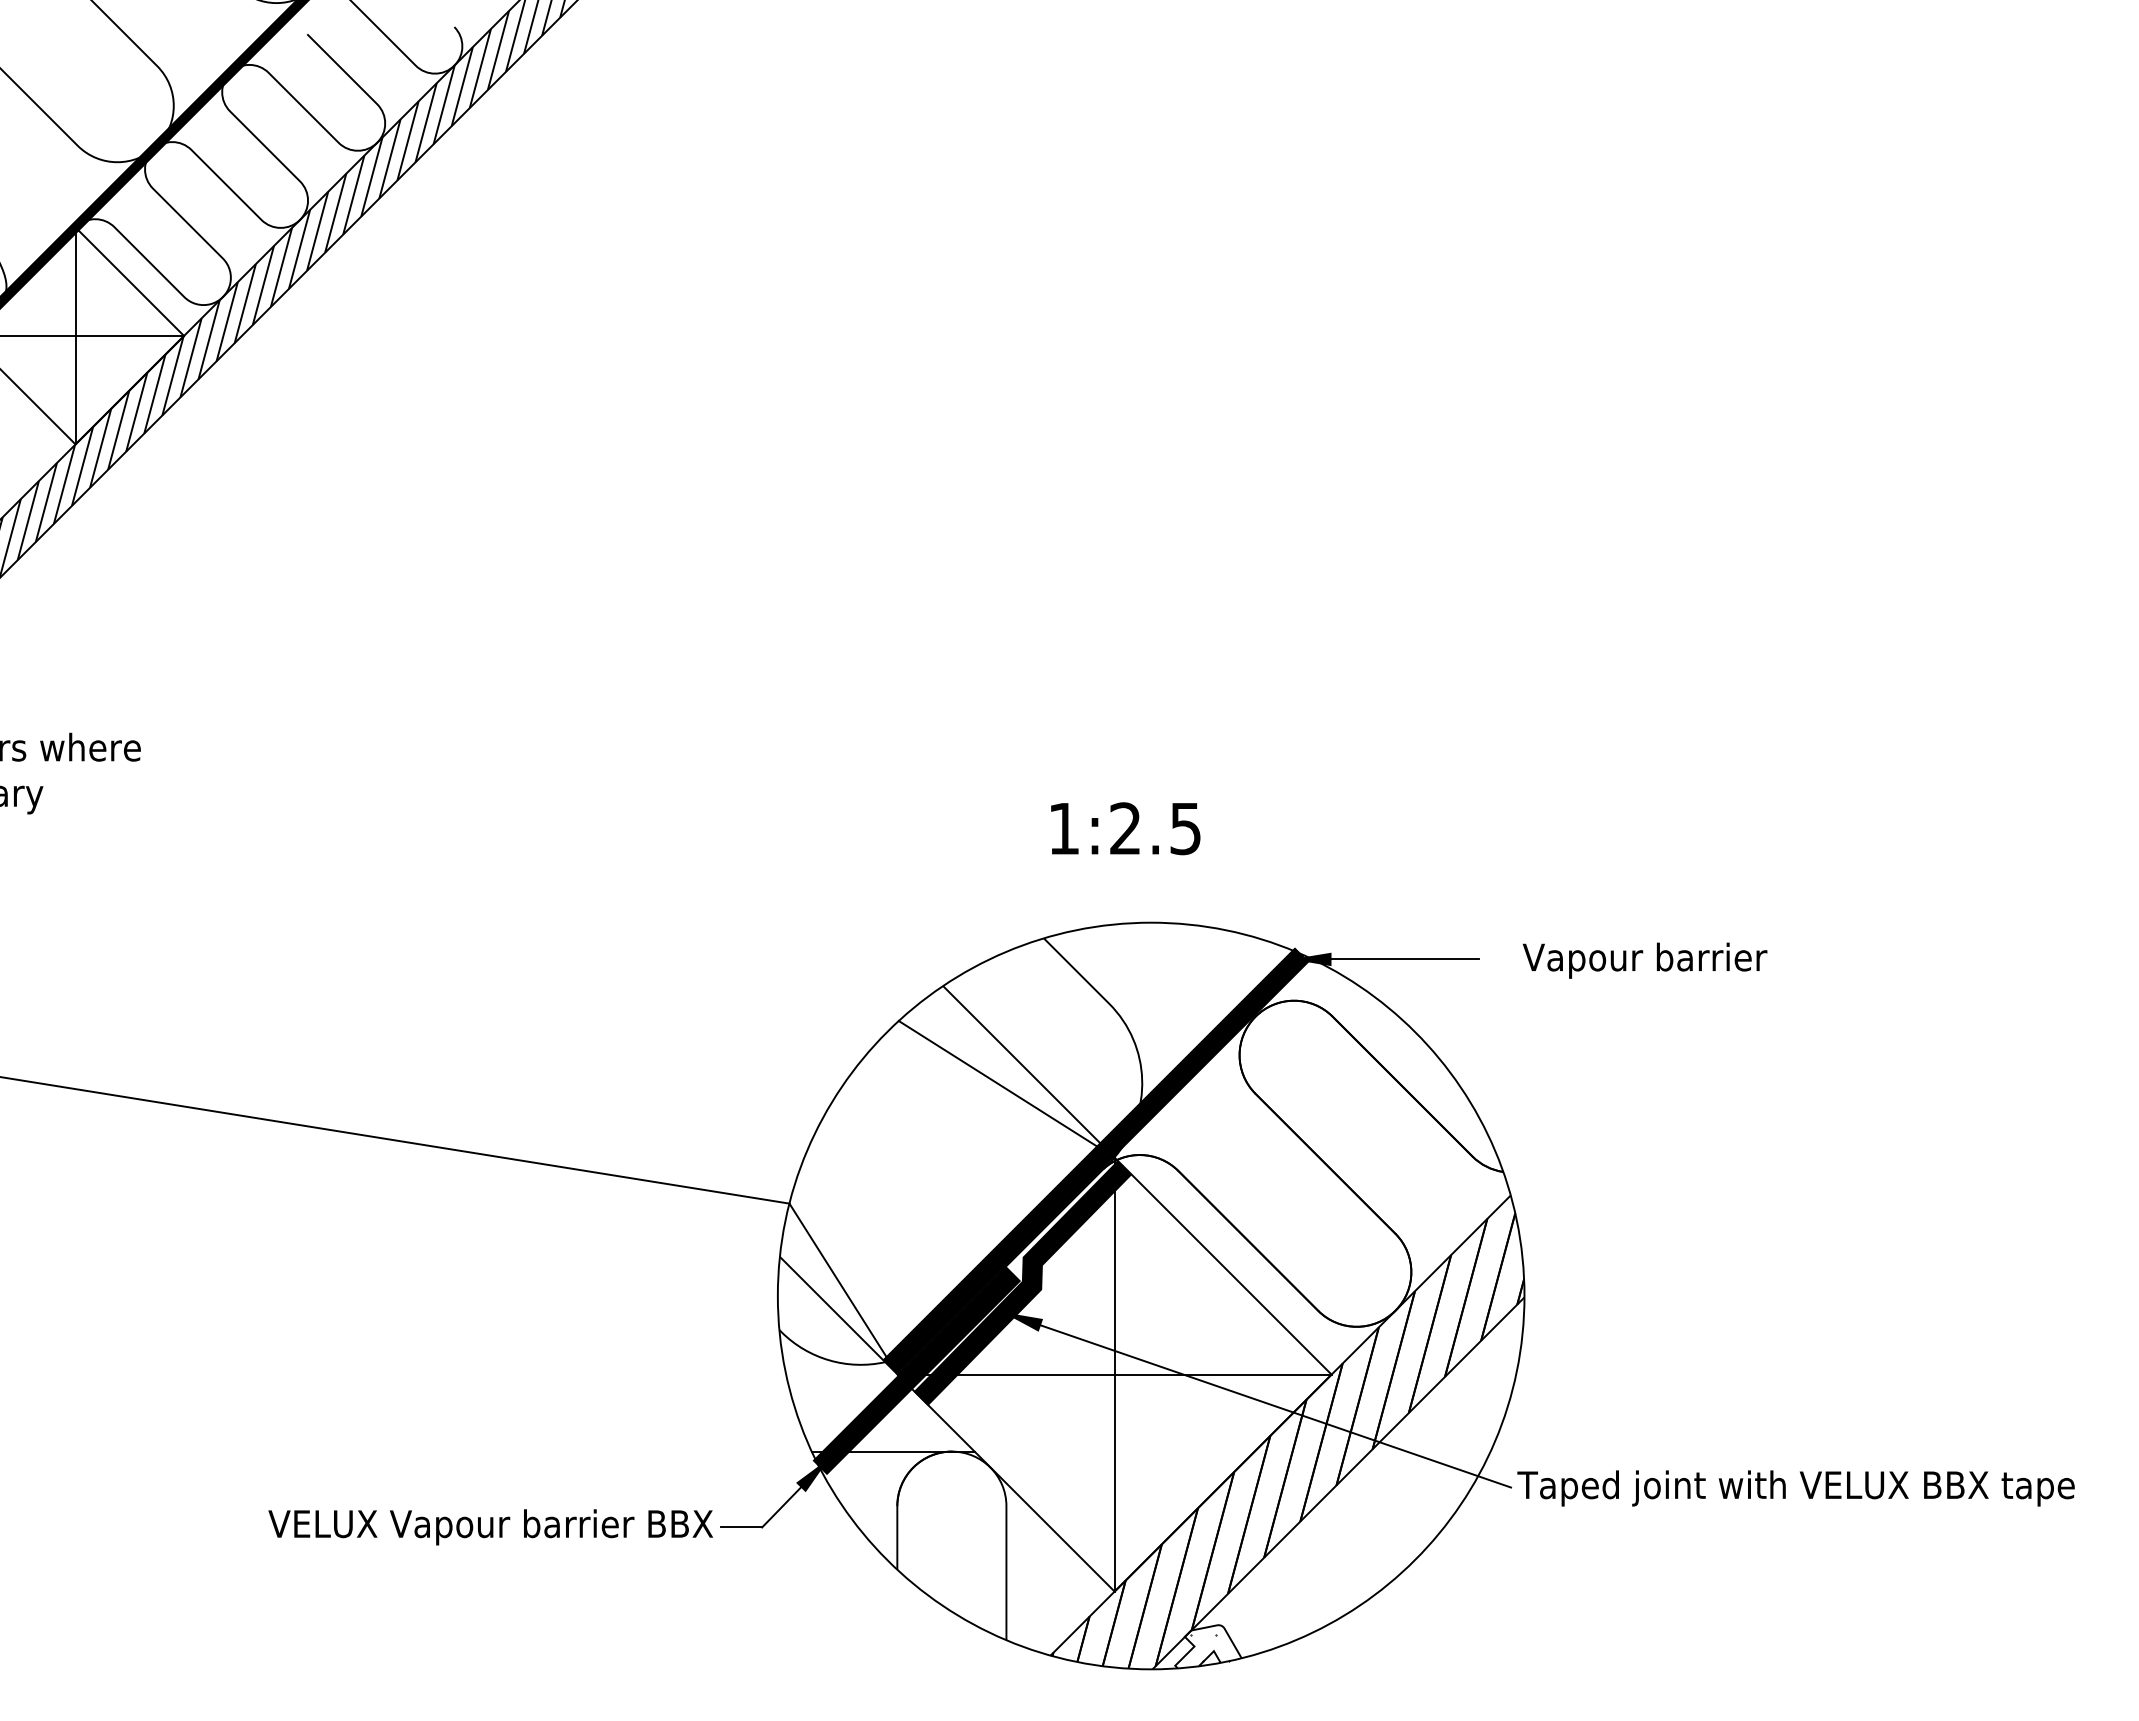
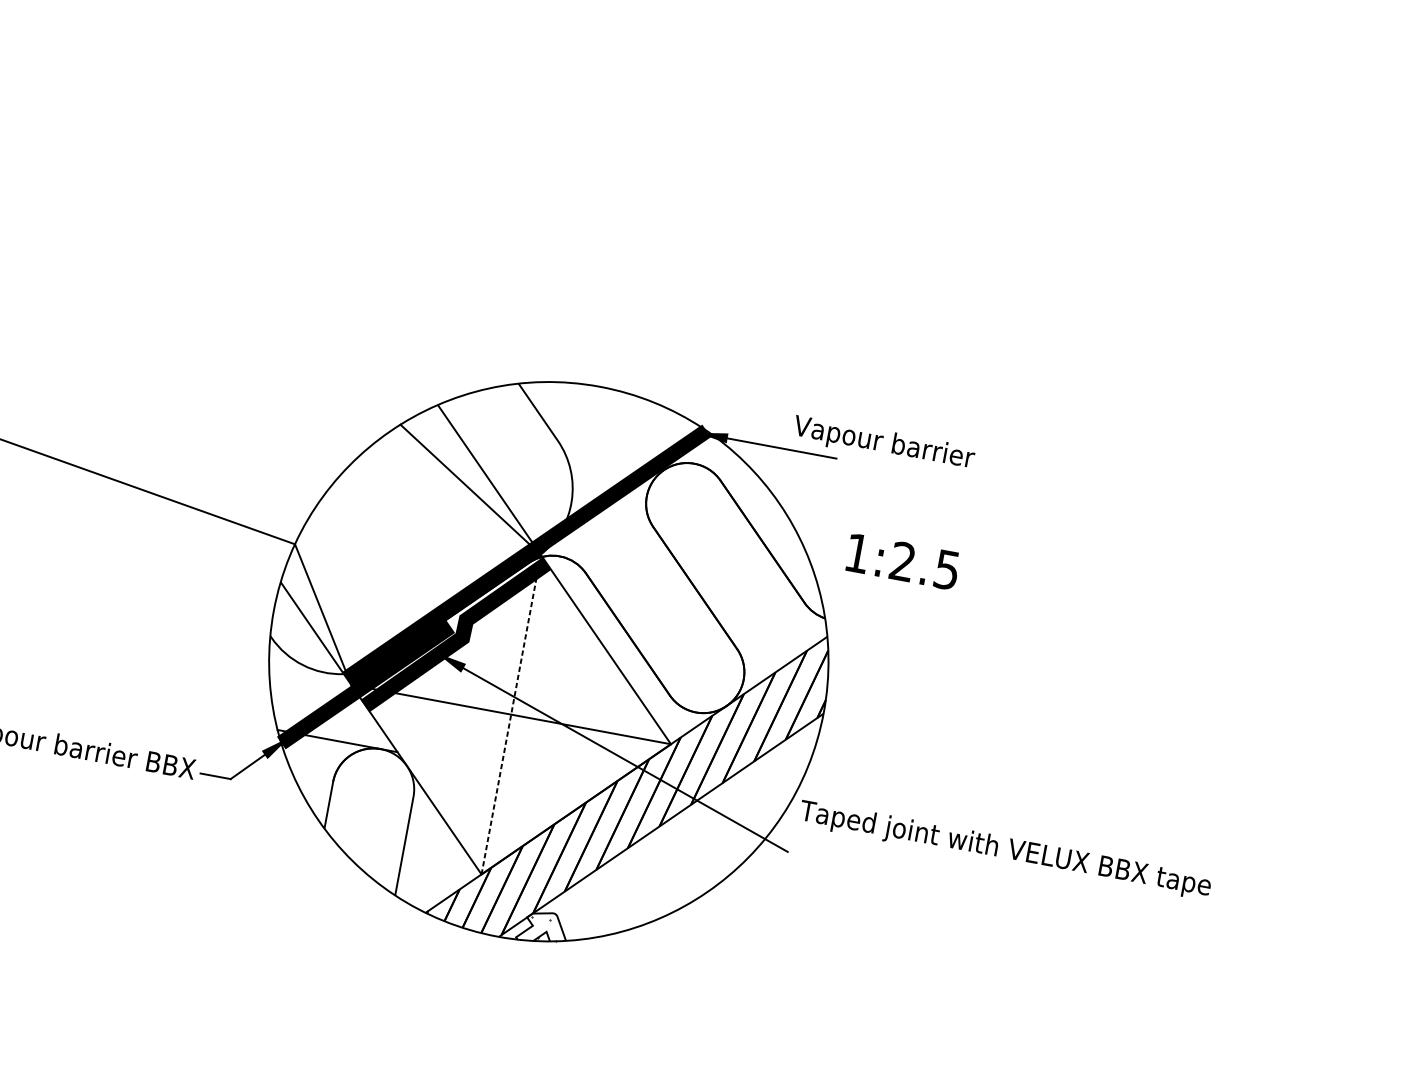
text: (1125, 828) -> (902, 561), moved
text: (1644, 960) -> (883, 443), moved
line: (1114, 1374) -> (511, 714), solid -> dashed
text: (1795, 1488) -> (1004, 850), moved

